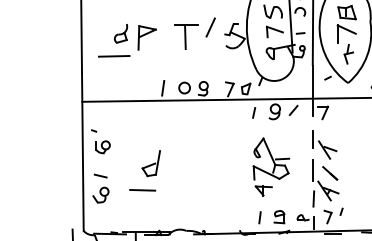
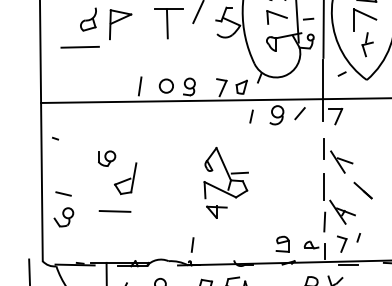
part: (102, 147) -> (106, 158), moved
part: (271, 166) -> (226, 182), moved
line: (330, 173) -> (363, 190), moved
line: (259, 217) -> (192, 244), moved

